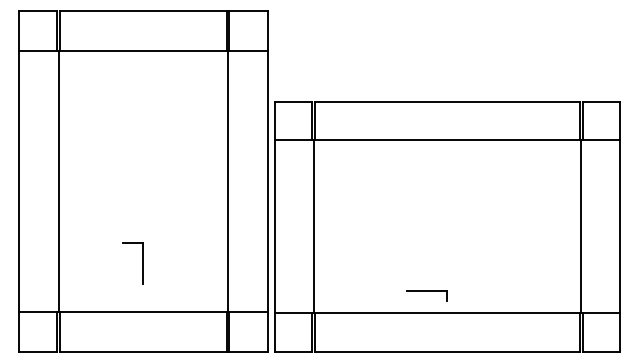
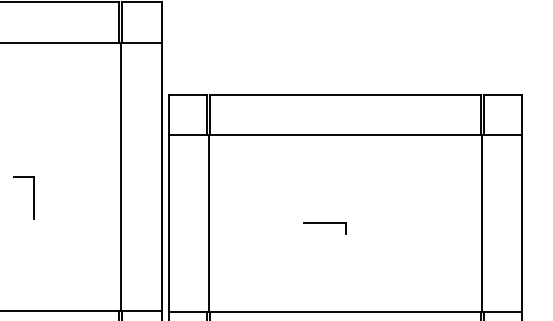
part: (142, 263) -> (33, 197), moved
part: (426, 295) -> (324, 228), moved

